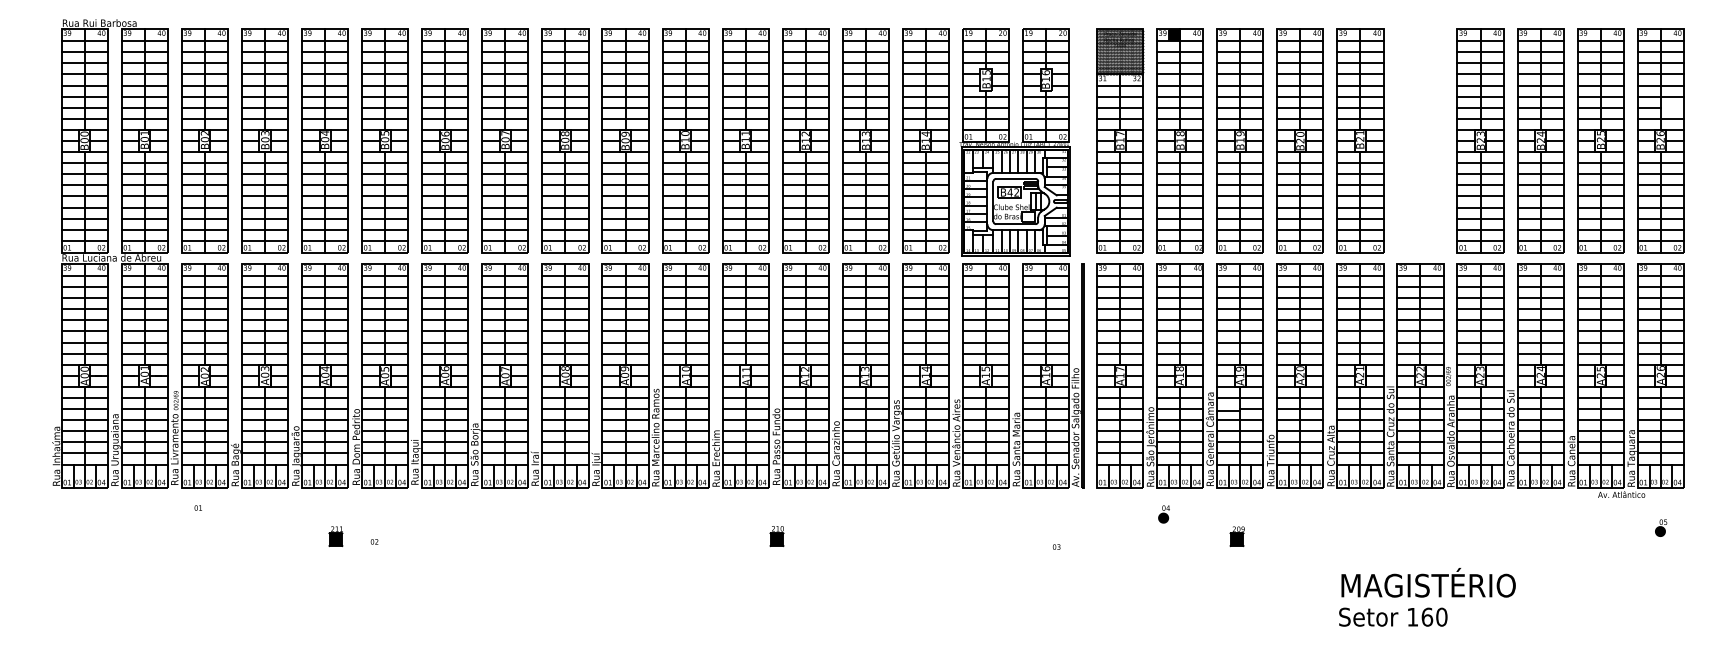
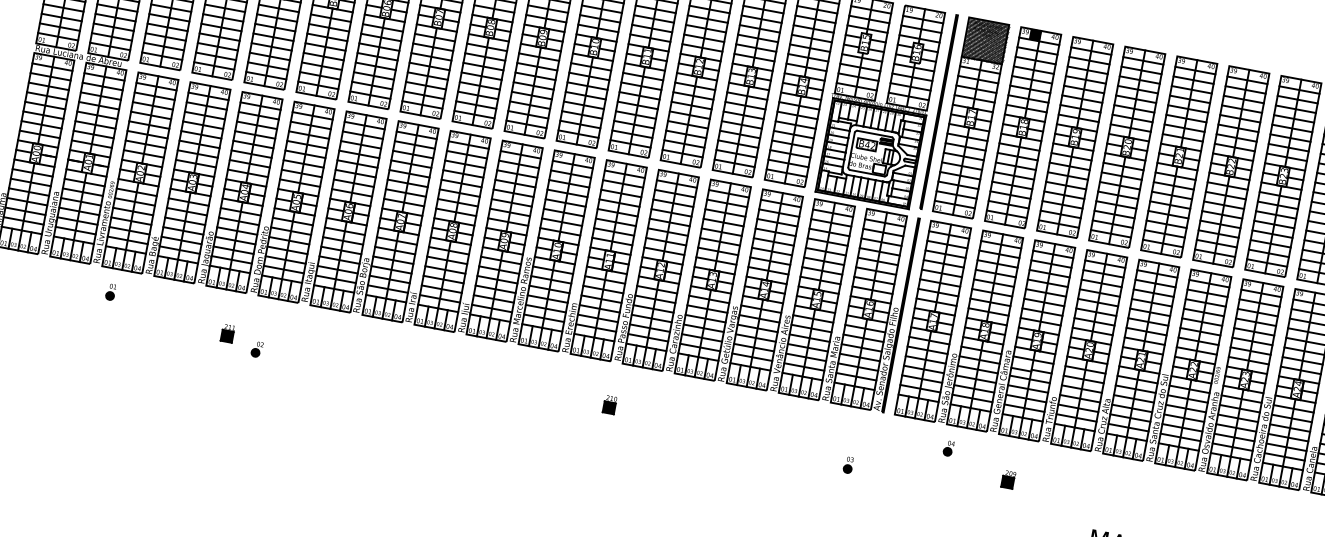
line: (1082, 140) -> (938, 111), added
part: (1420, 140) -> (1231, 166), added
fill: (196, 518) -> (109, 295), added
fill: (370, 551) -> (255, 352), added
fill: (1055, 557) -> (847, 468), added

